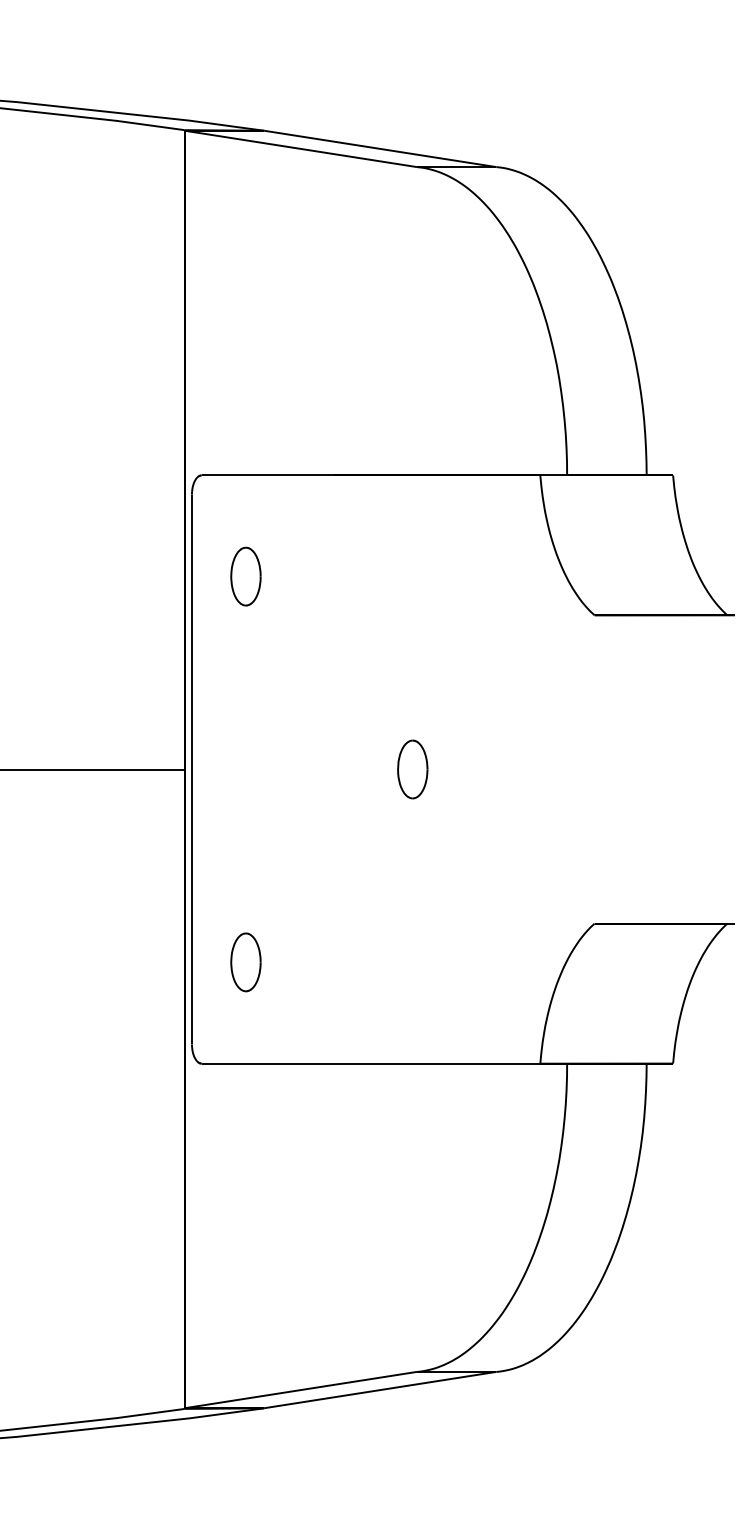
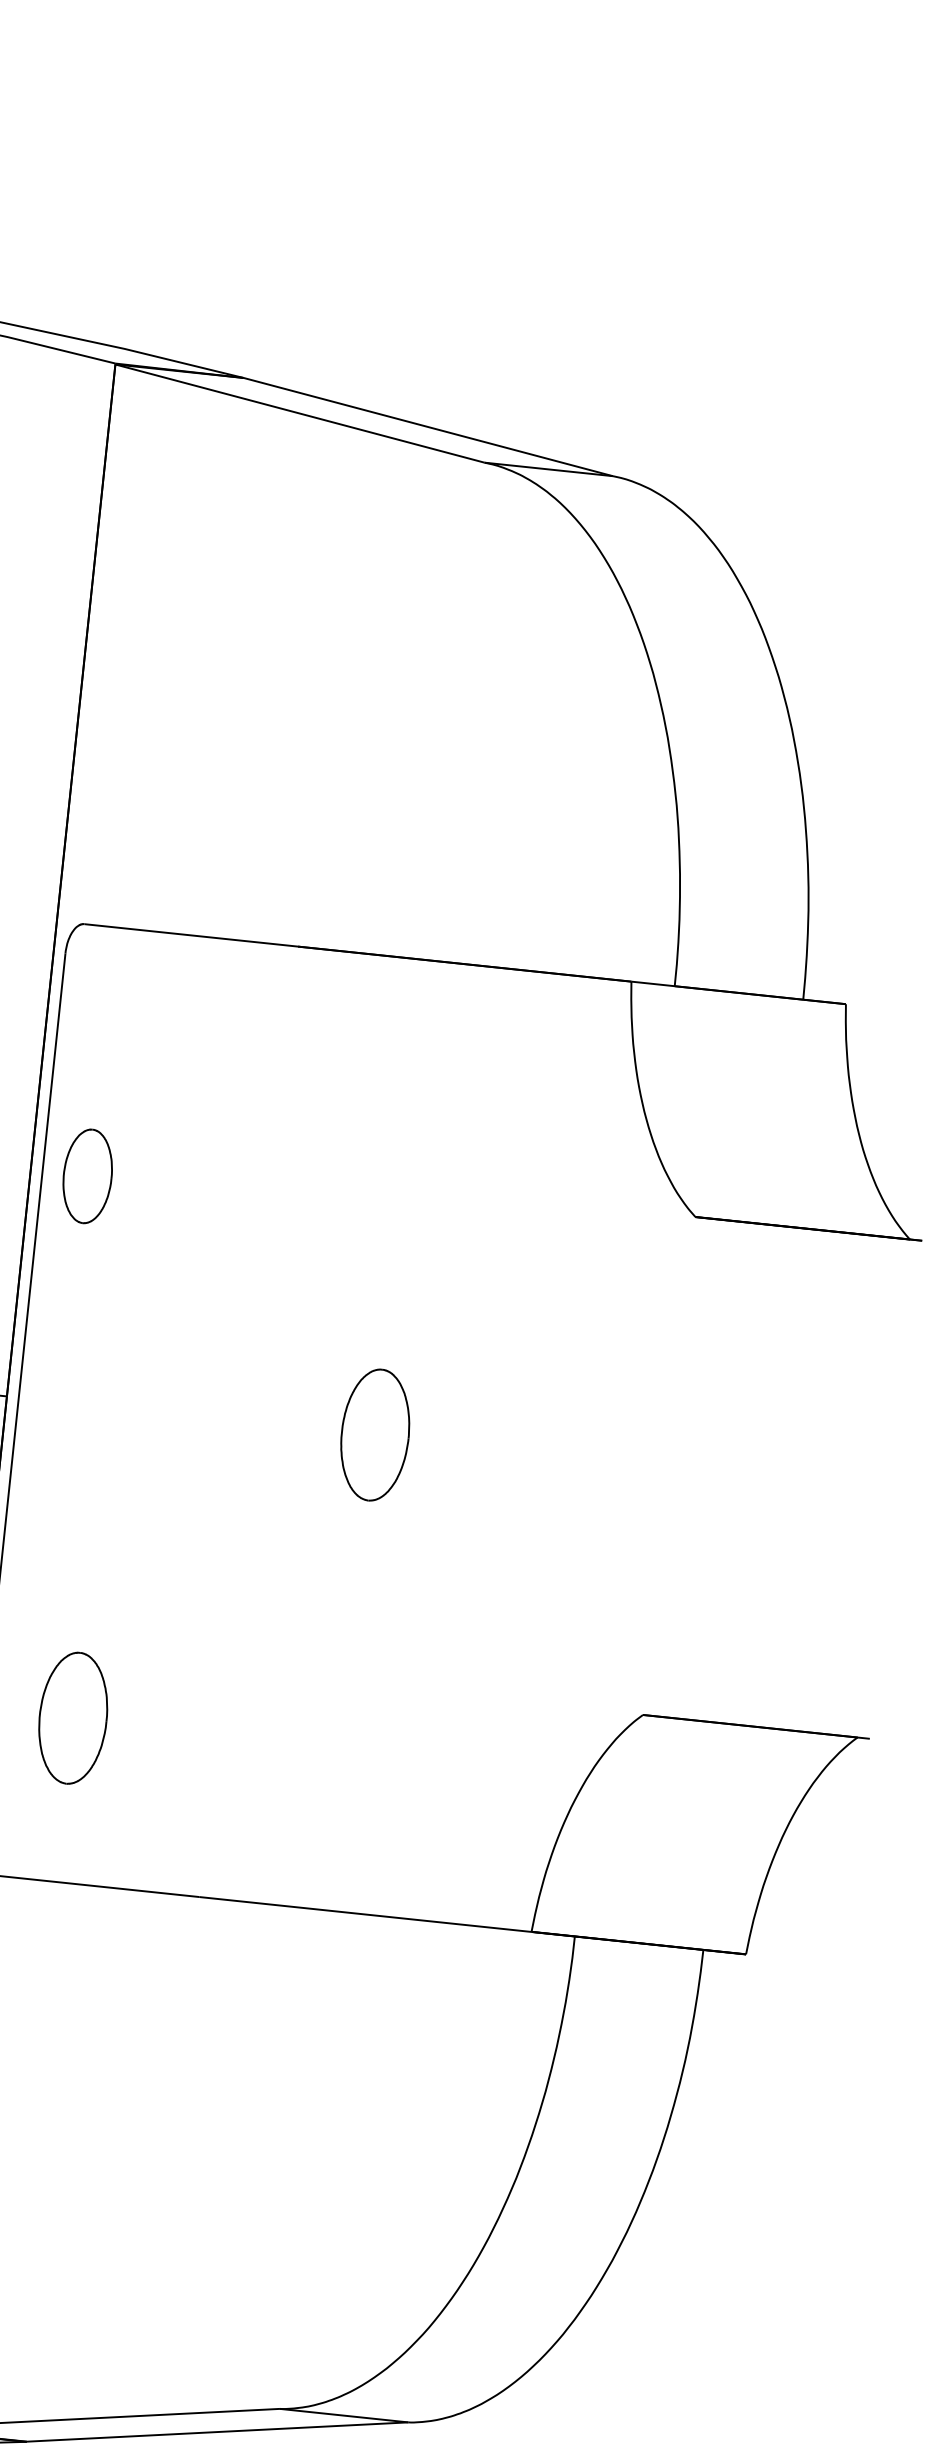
part: (245, 576) -> (87, 1176), moved
part: (412, 769) -> (375, 1435), size x1.4
part: (245, 962) -> (72, 1718), size x1.4

